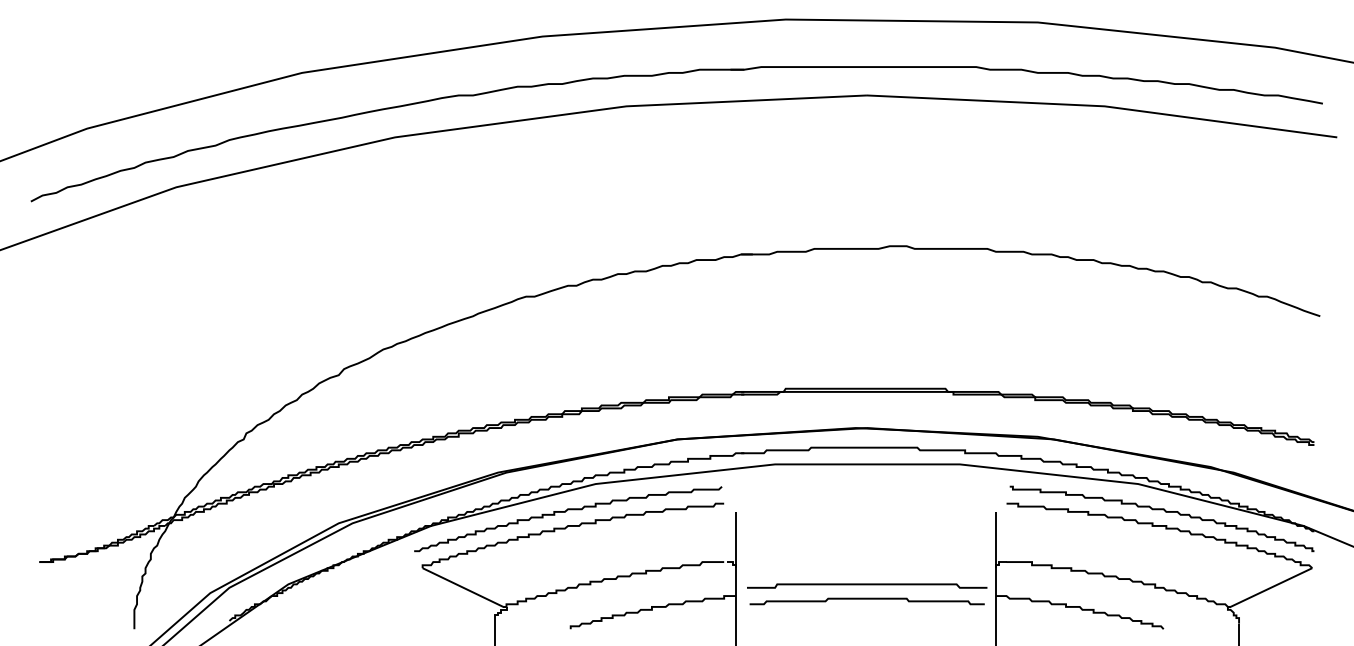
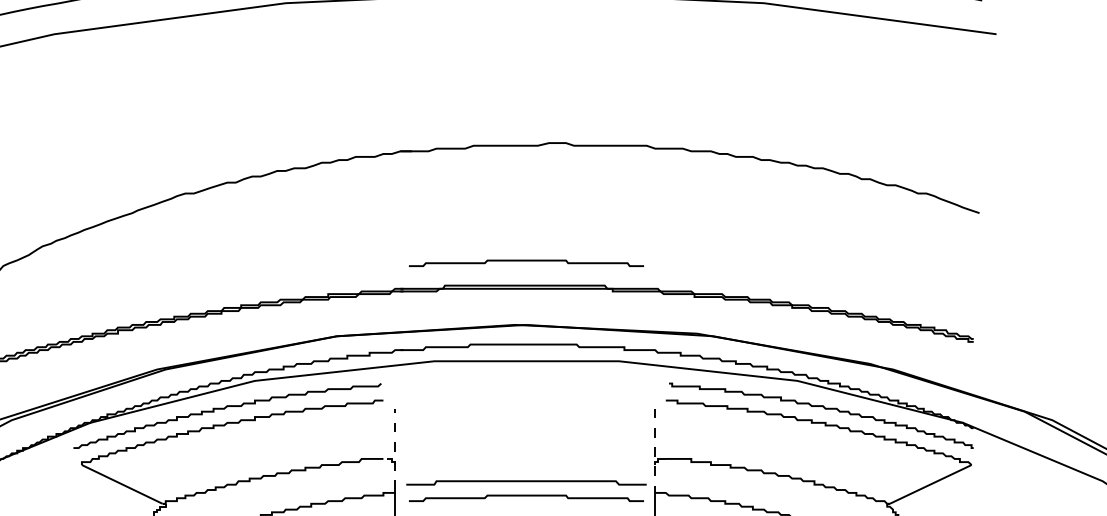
curve: (866, 364) -> (525, 261), added
line: (735, 552) -> (394, 449), solid -> dashed
line: (995, 552) -> (654, 449), solid -> dashed

